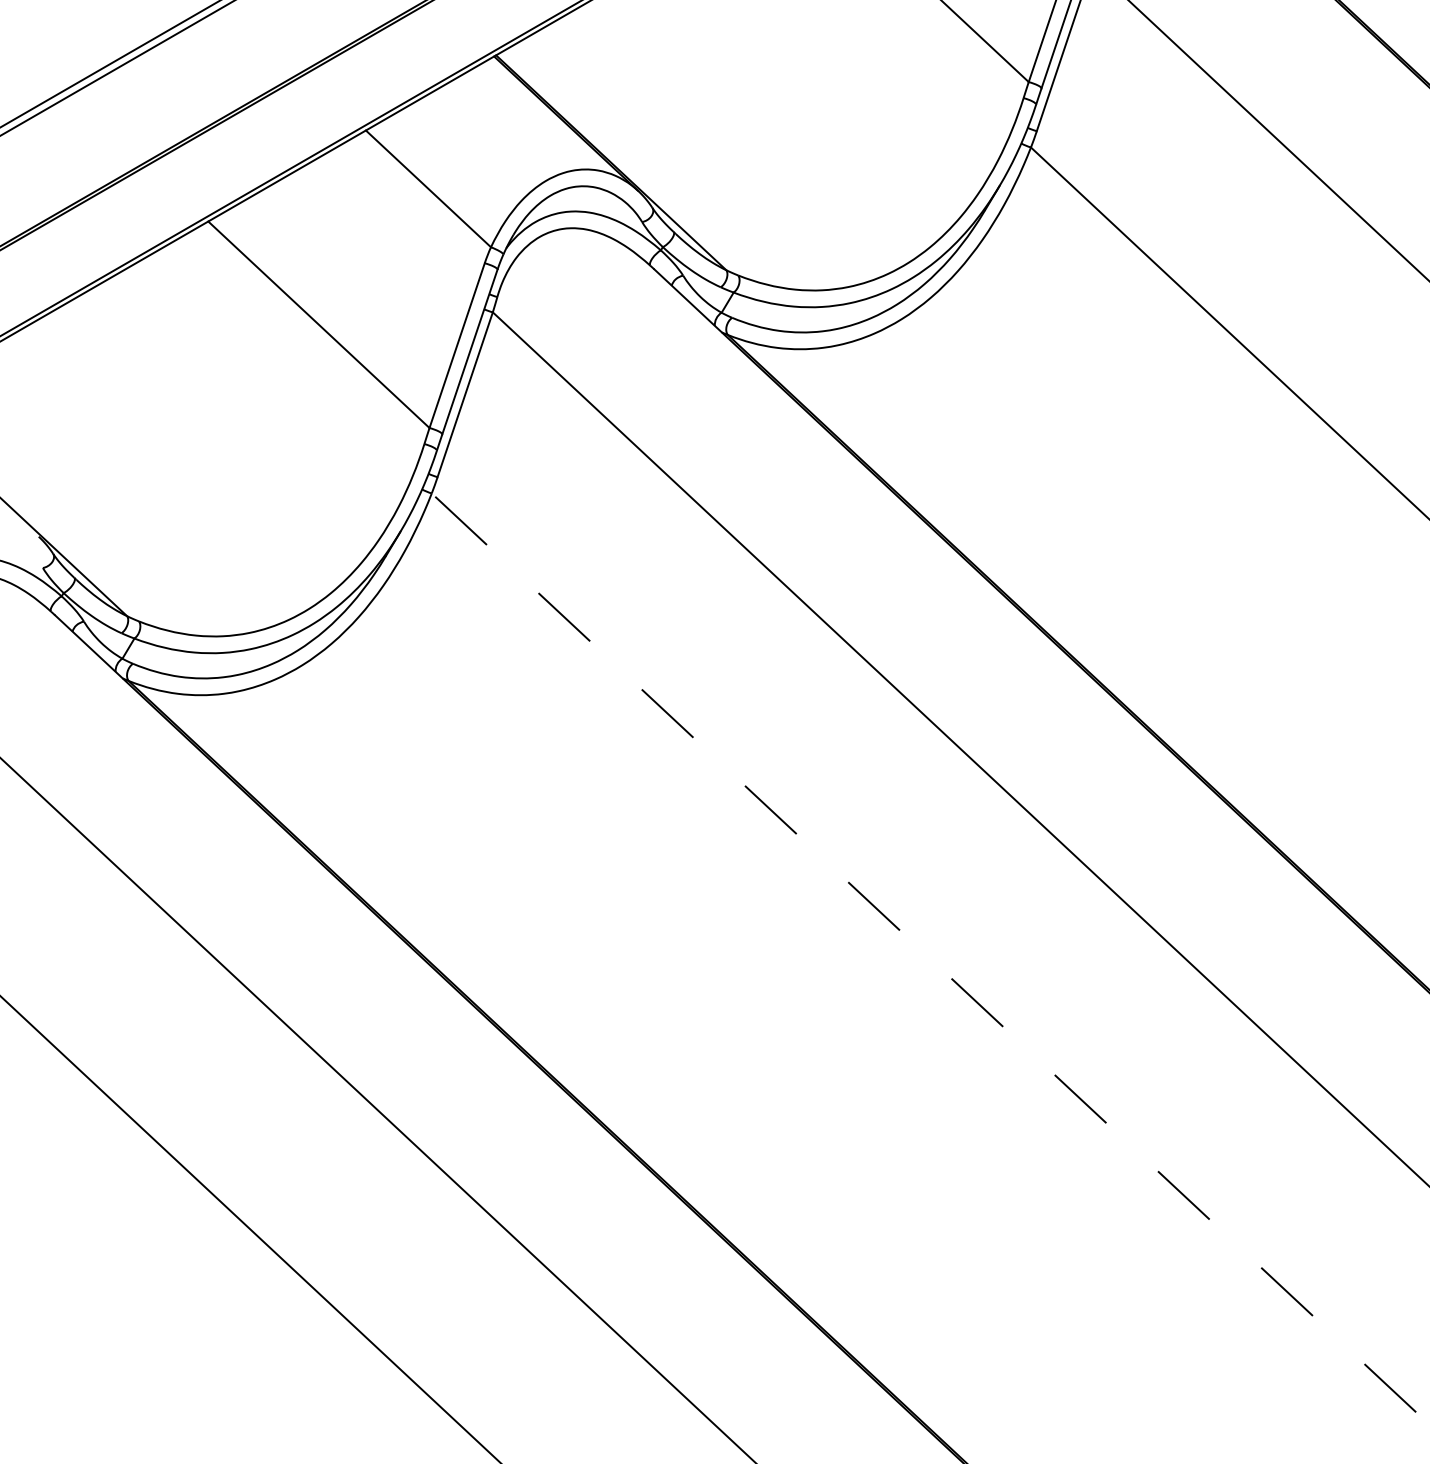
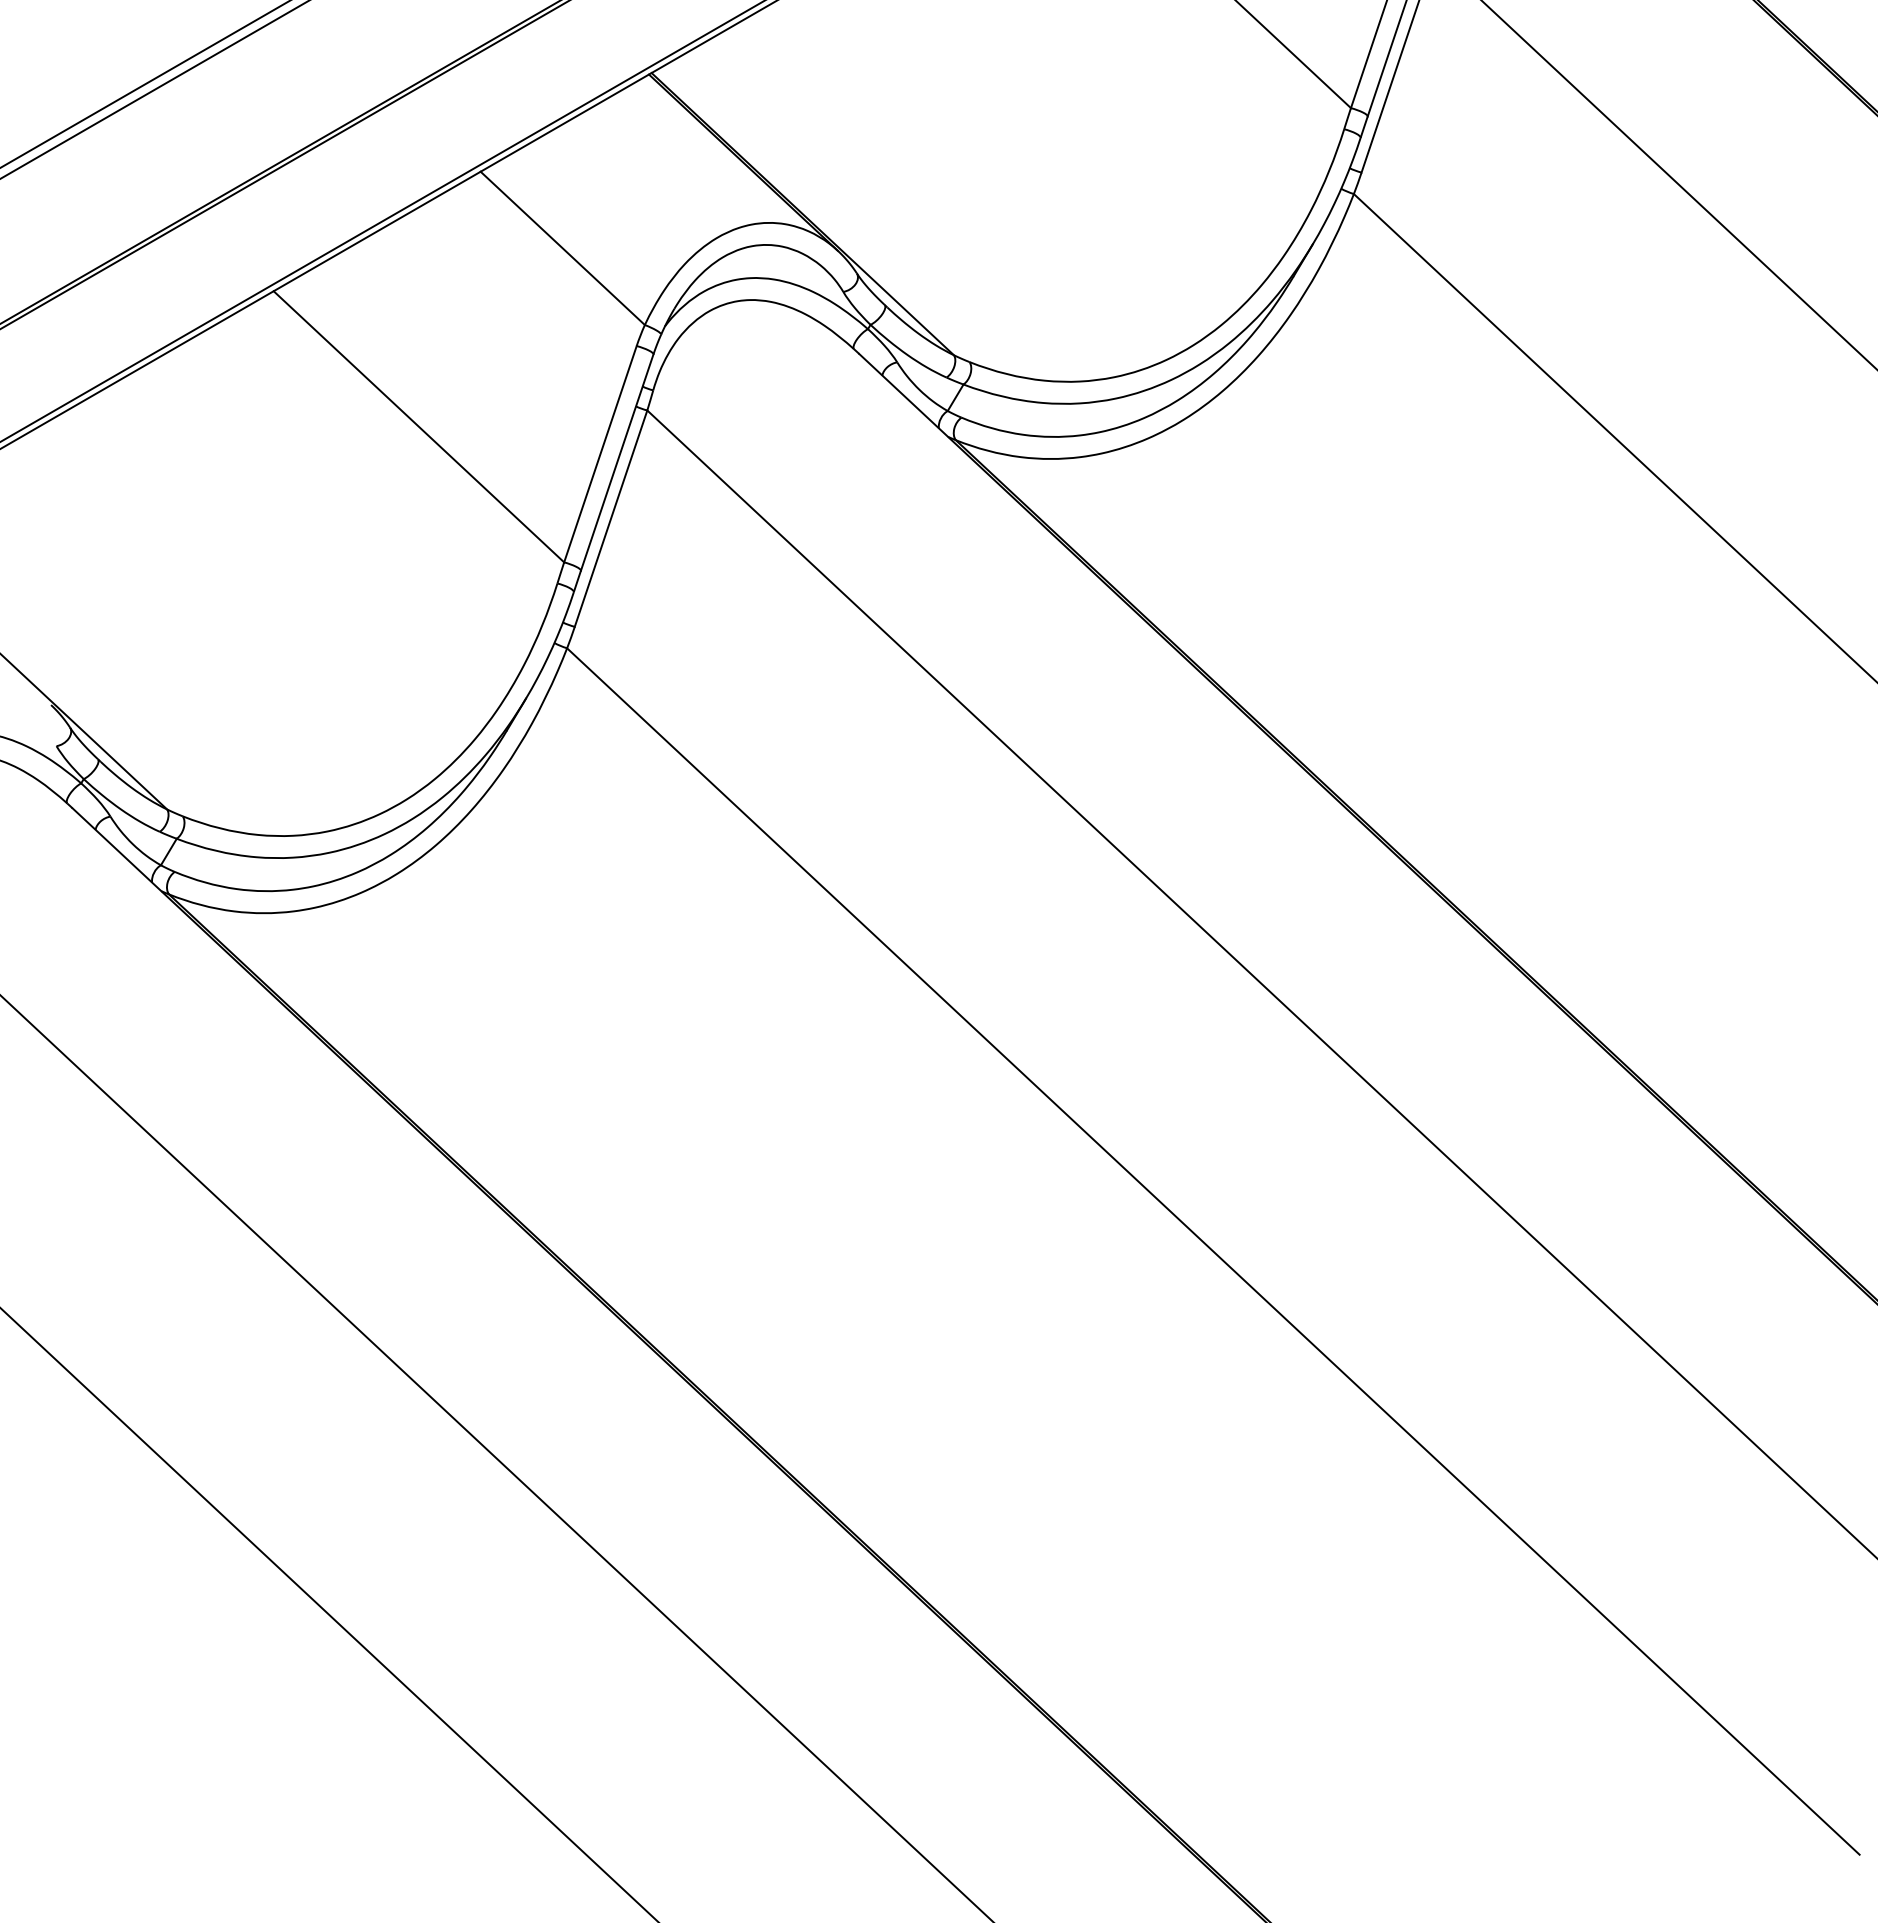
line: (924, 952) -> (1213, 1251), dashed -> solid

